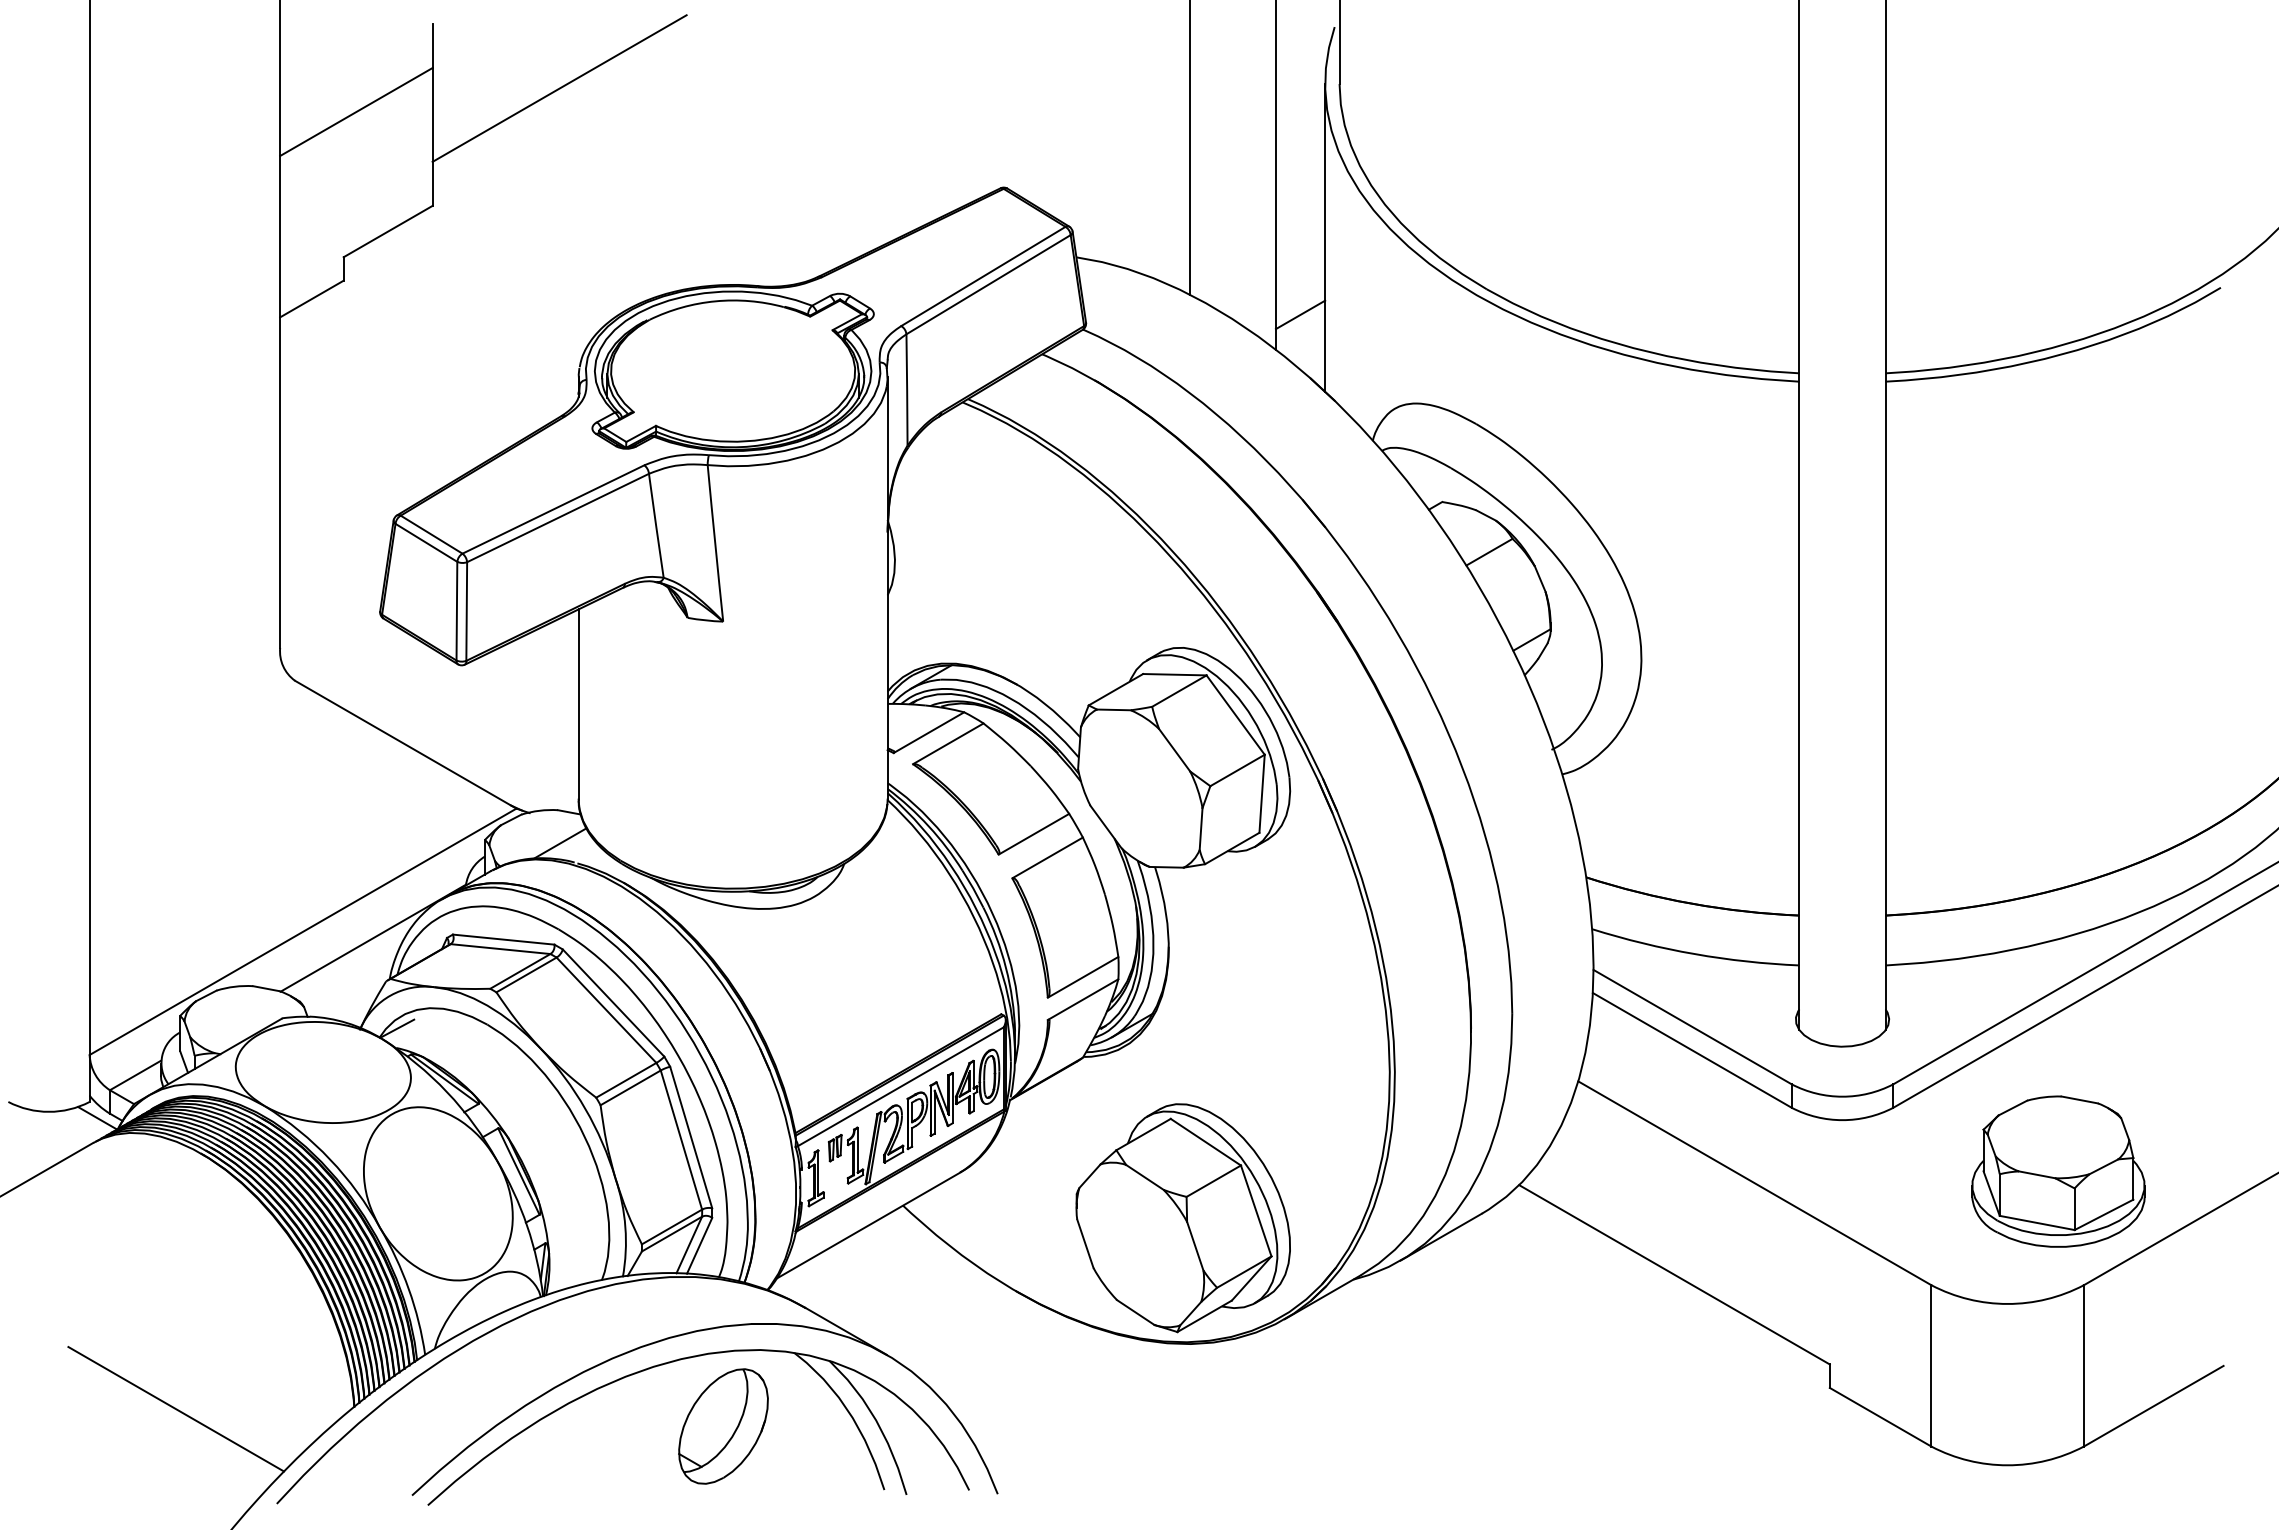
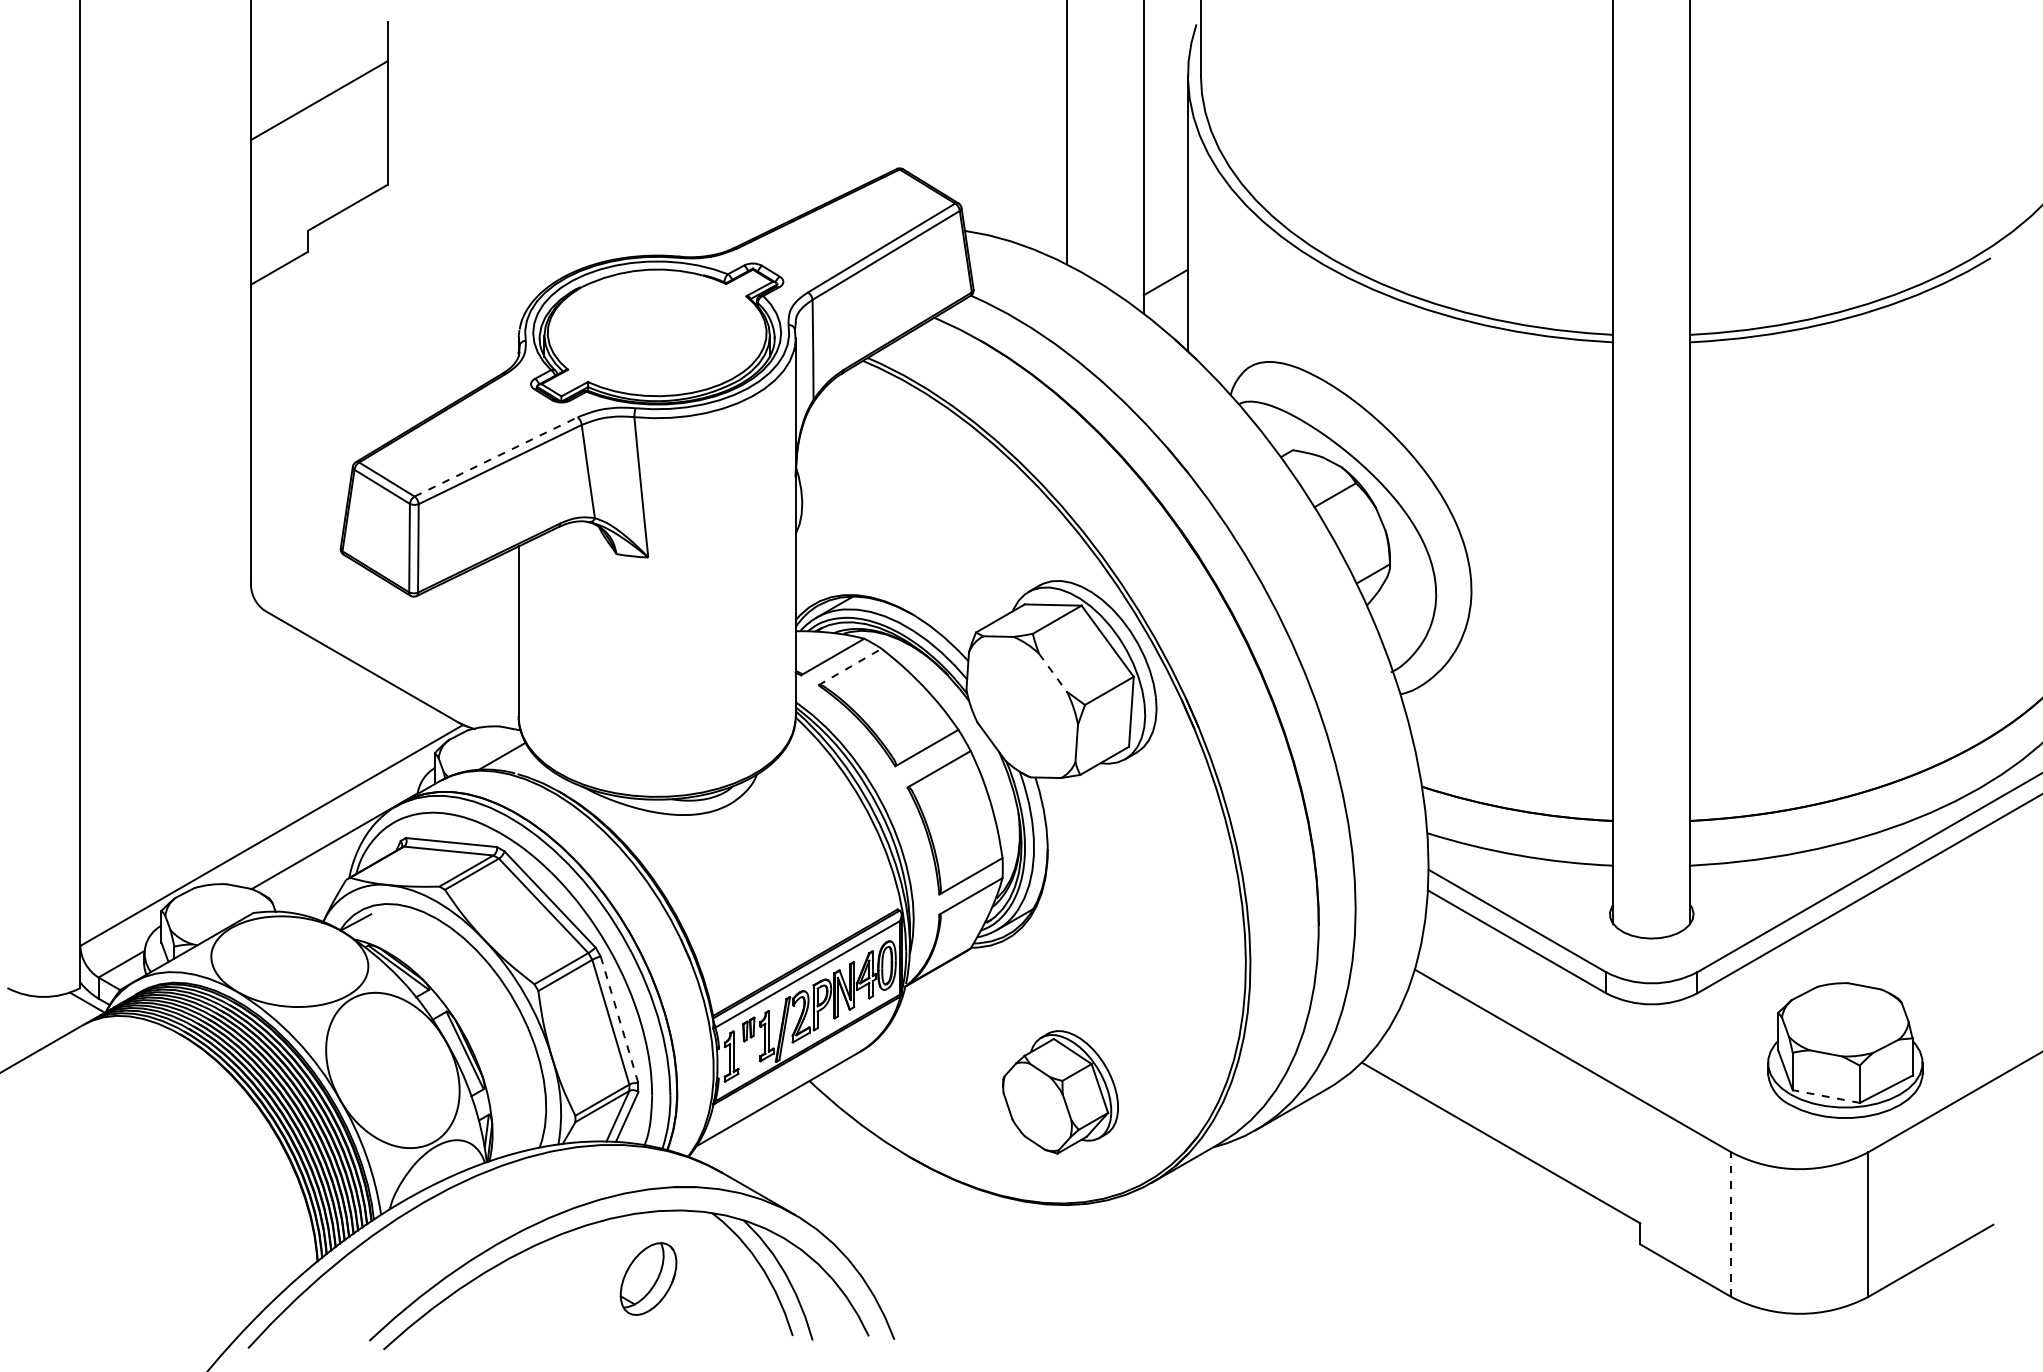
line: (559, 88) -> (501, 79), removed
line: (553, 509) -> (496, 456), solid -> dashed
line: (948, 743) -> (850, 666), solid -> dashed
line: (1174, 750) -> (1052, 673), solid -> dashed
line: (691, 1137) -> (619, 1019), solid -> dashed
part: (1182, 1218) -> (1060, 1092), size x0.6
line: (2036, 1222) -> (1825, 1096), solid -> dashed
line: (1931, 1365) -> (1731, 1224), solid -> dashed
line: (176, 1409) -> (158, 1263), removed
part: (723, 1426) -> (648, 1279), size x0.7

